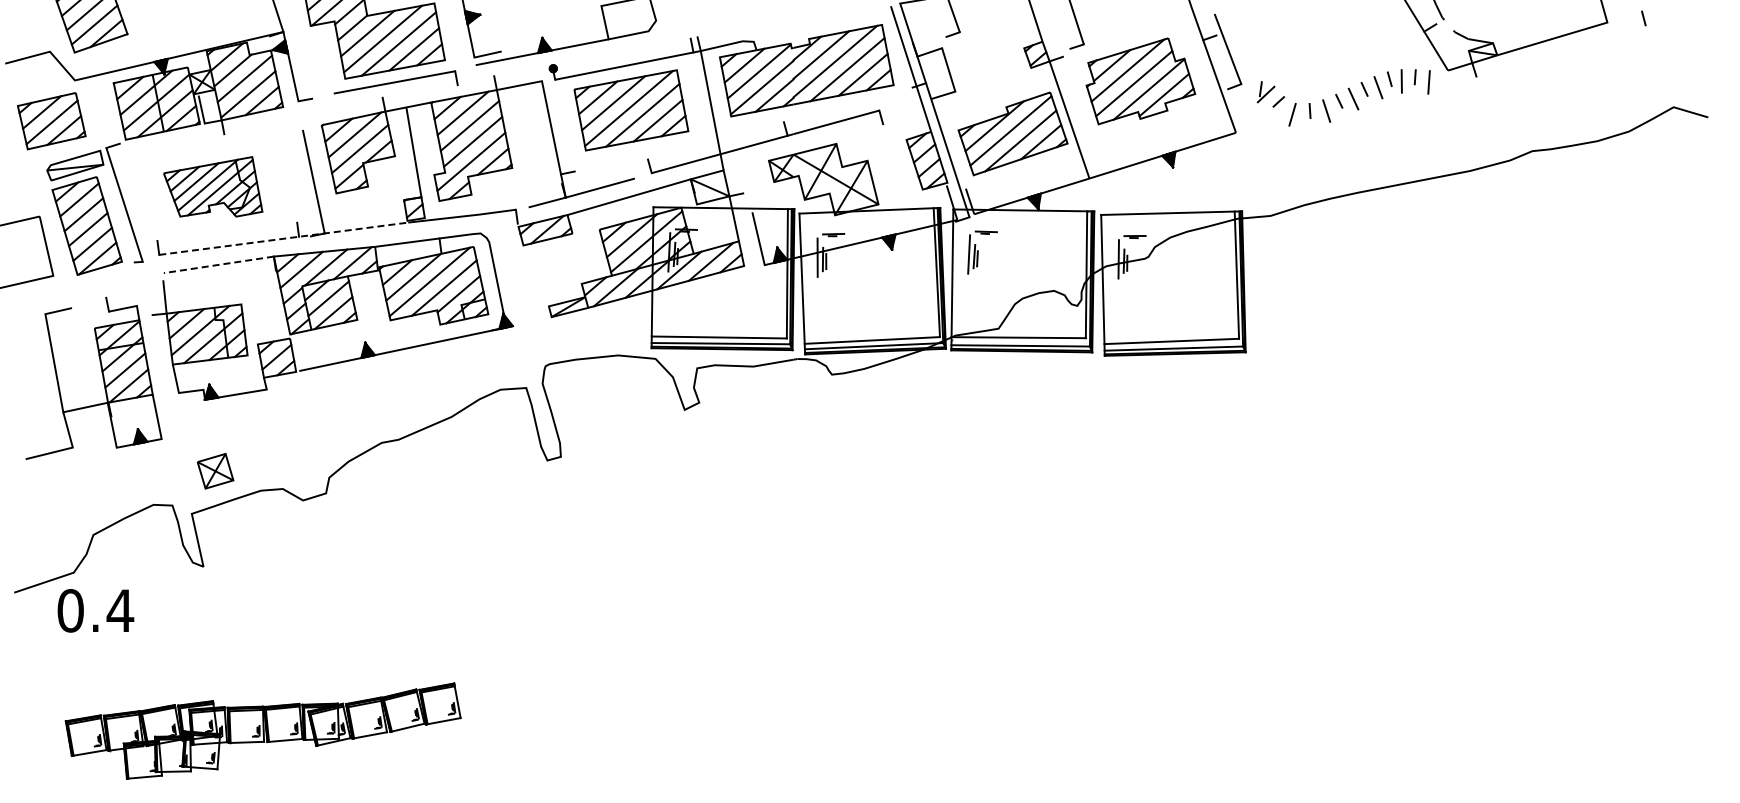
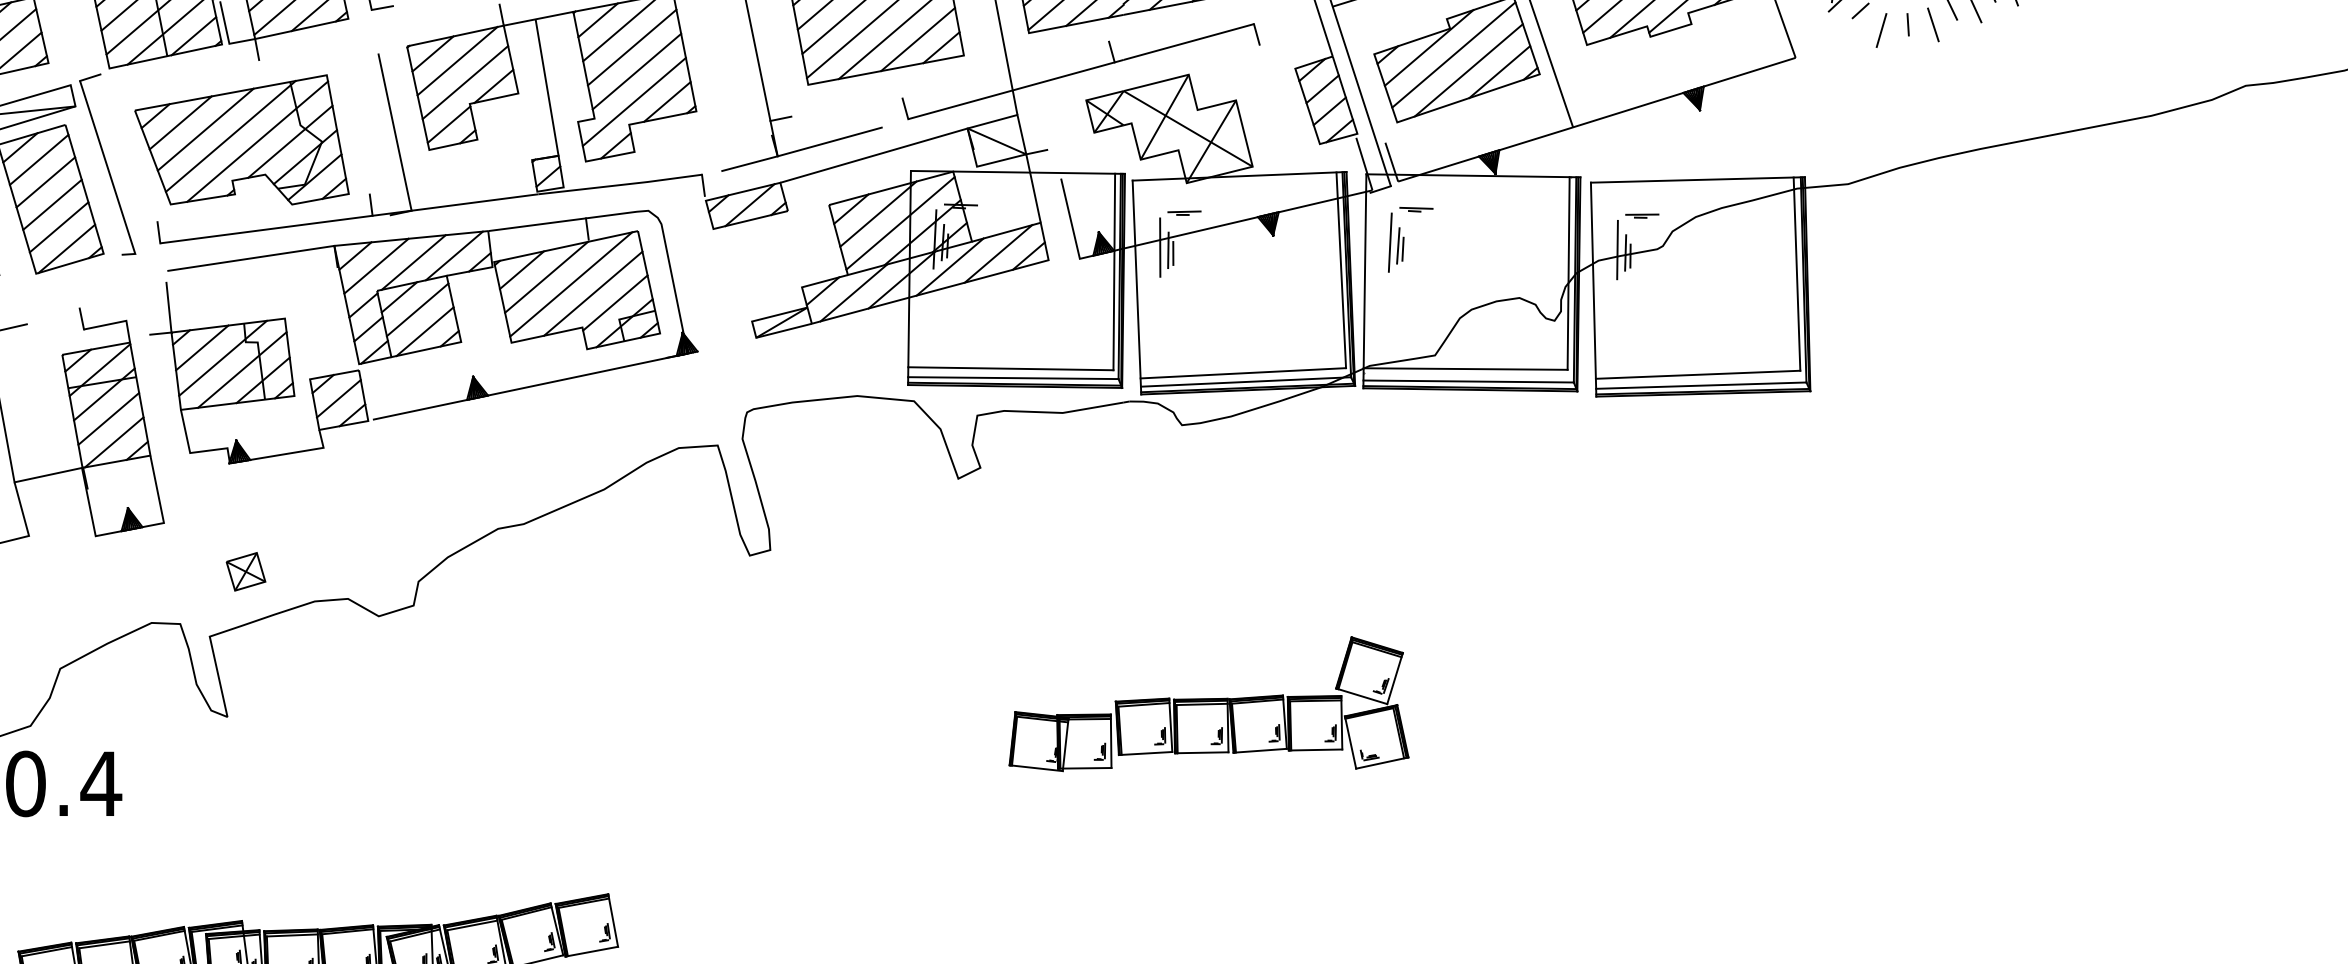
part: (213, 186) -> (242, 139), size x1.43
line: (283, 238) -> (348, 218), dashed -> solid
line: (218, 264) -> (250, 257), dashed -> solid
part: (215, 470) -> (245, 570), size x0.71
part: (849, 558) -> (1208, 704), added

